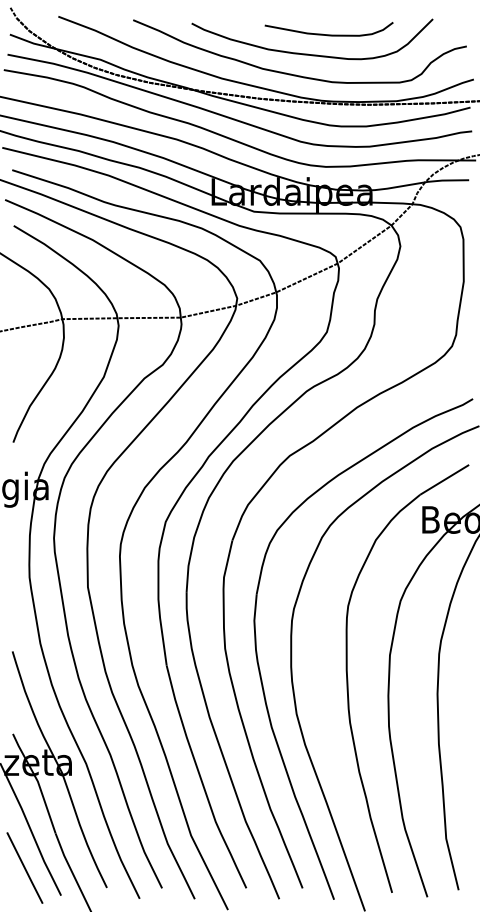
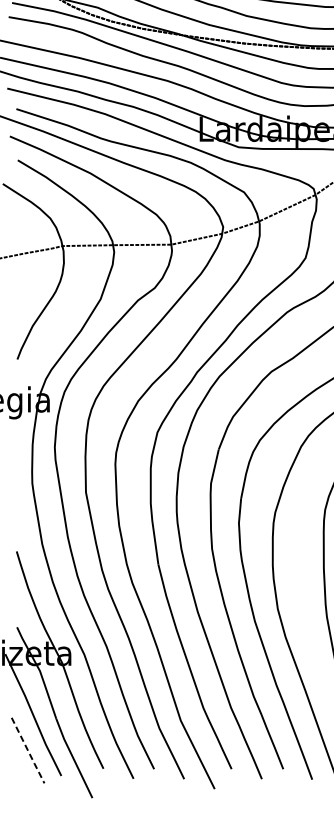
line: (25, 868) -> (28, 750), solid -> dashed

